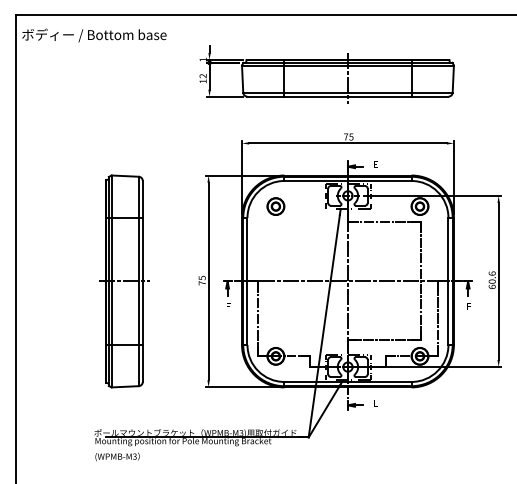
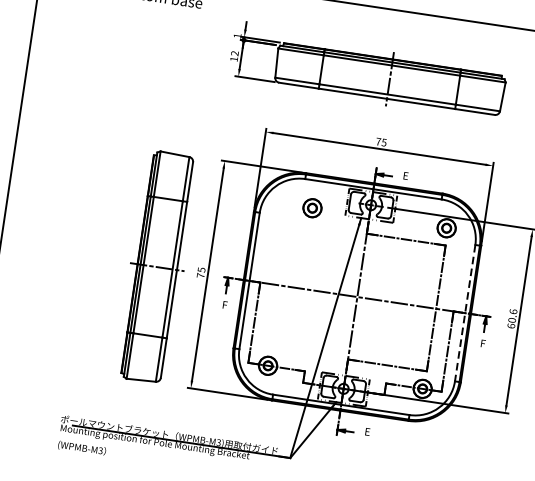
part: (275, 206) -> (312, 208), moved
part: (124, 281) -> (157, 267), moved
line: (448, 281) -> (465, 313), solid -> dashed

